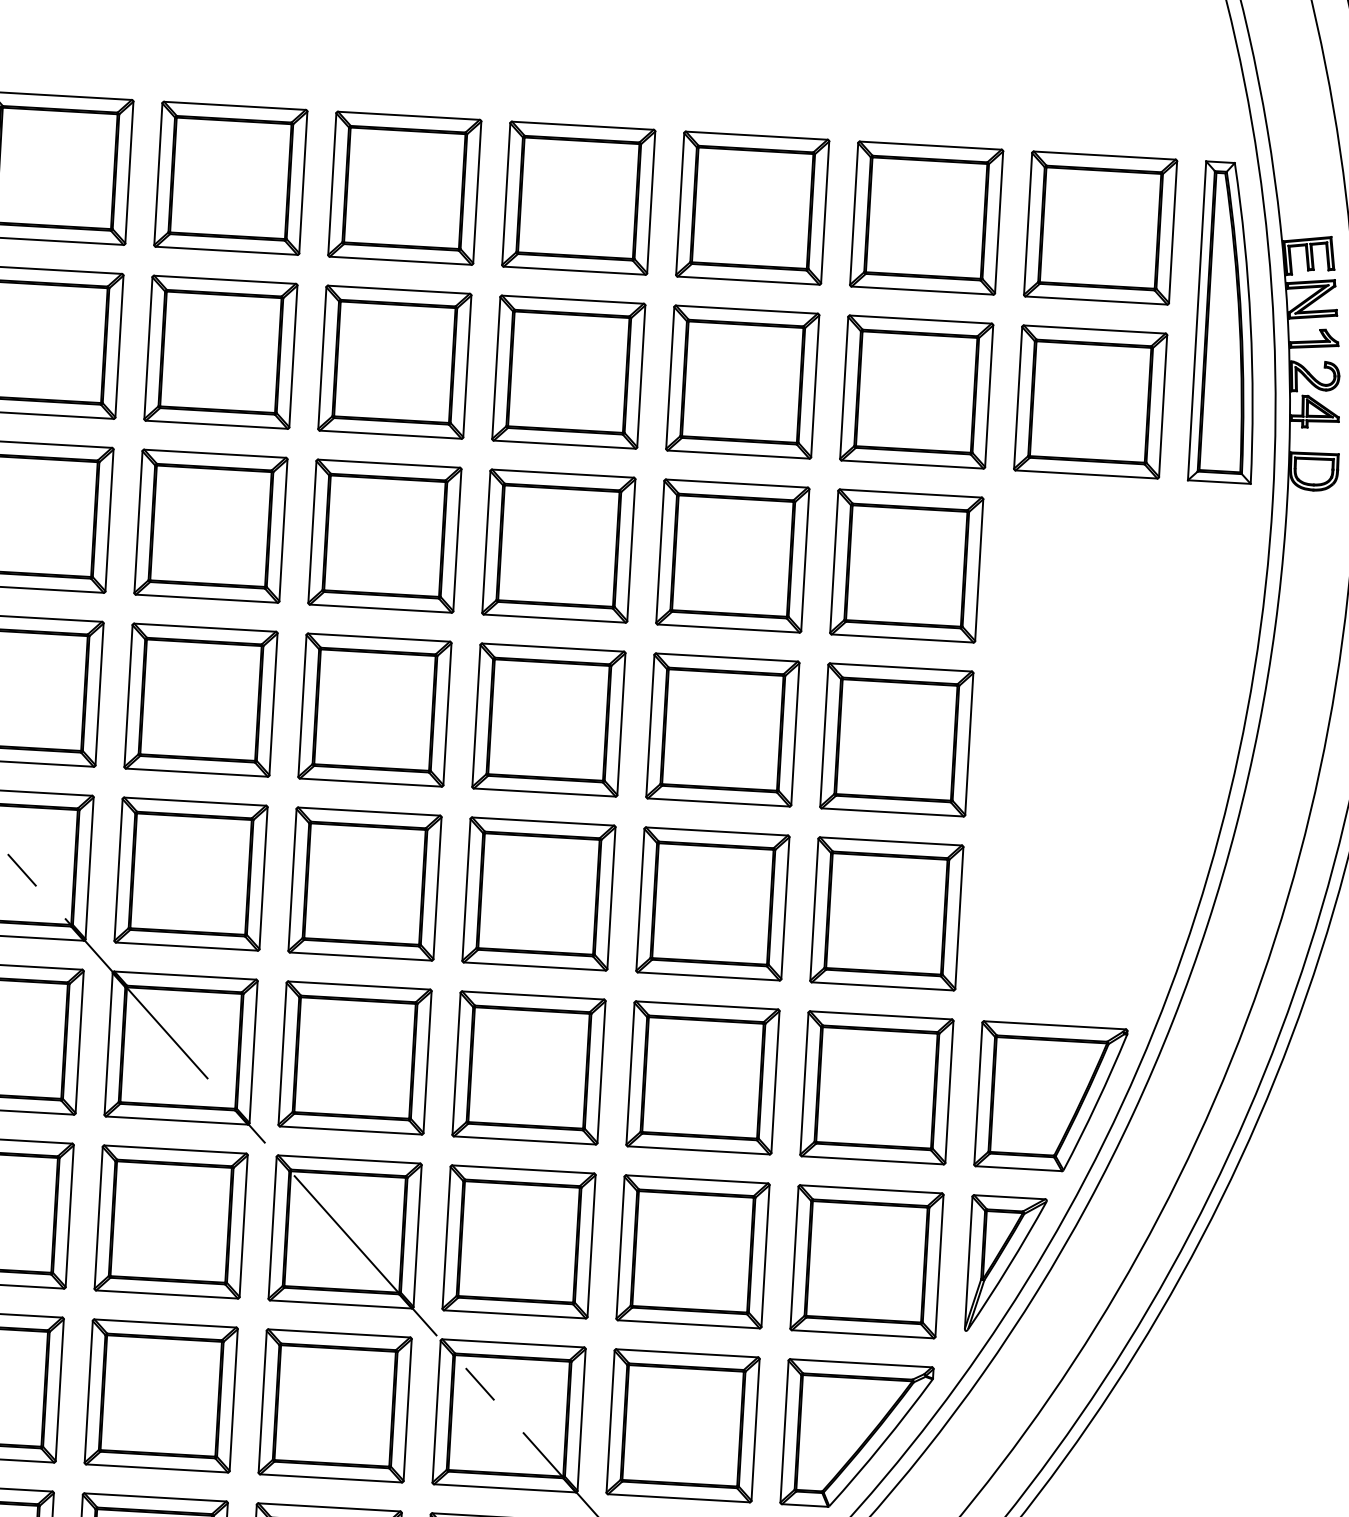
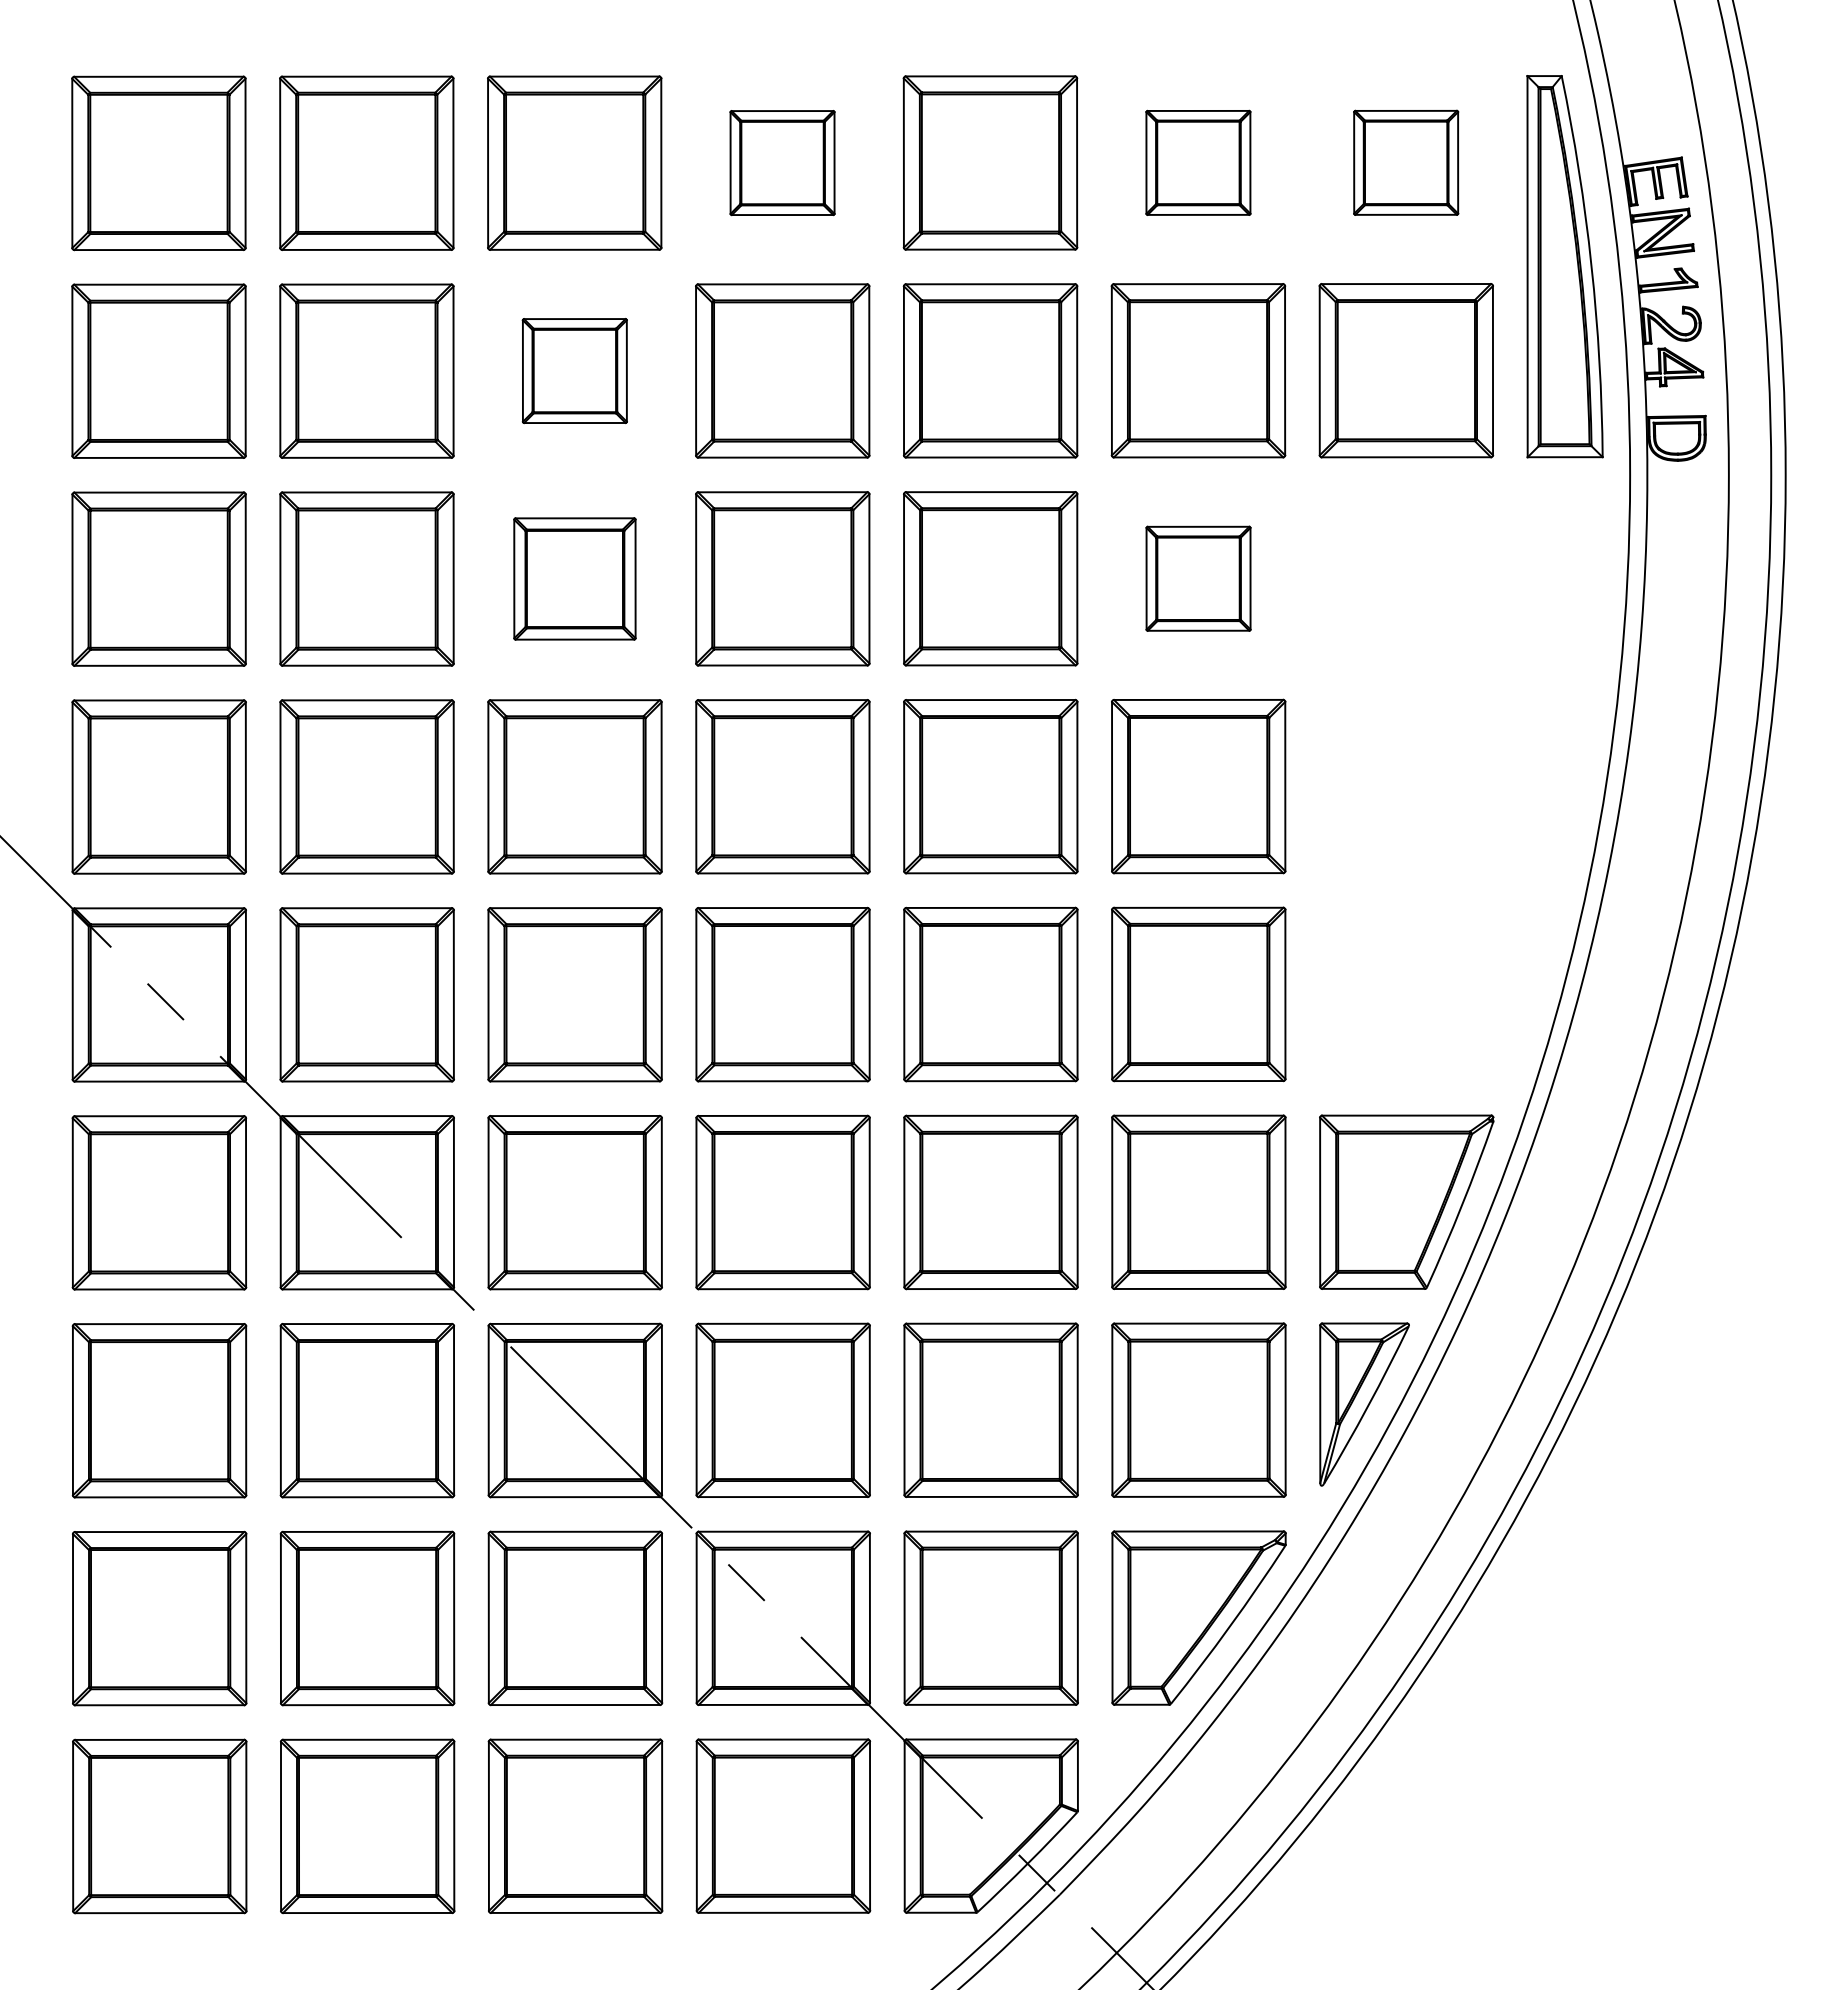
part: (578, 197) -> (782, 162), size x0.6
part: (926, 217) -> (1198, 162), size x0.6
part: (1099, 227) -> (1405, 162), size x0.6
part: (394, 361) -> (574, 370), size x0.6
part: (384, 535) -> (574, 578), size x0.7
part: (906, 565) -> (1198, 578), size x0.6

